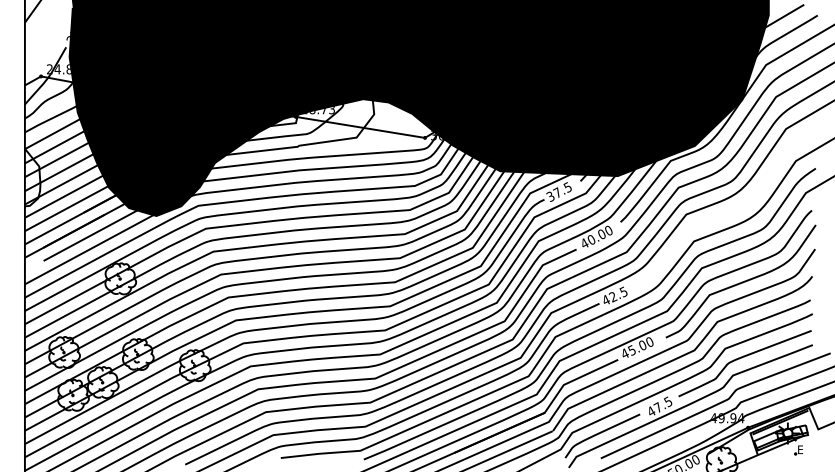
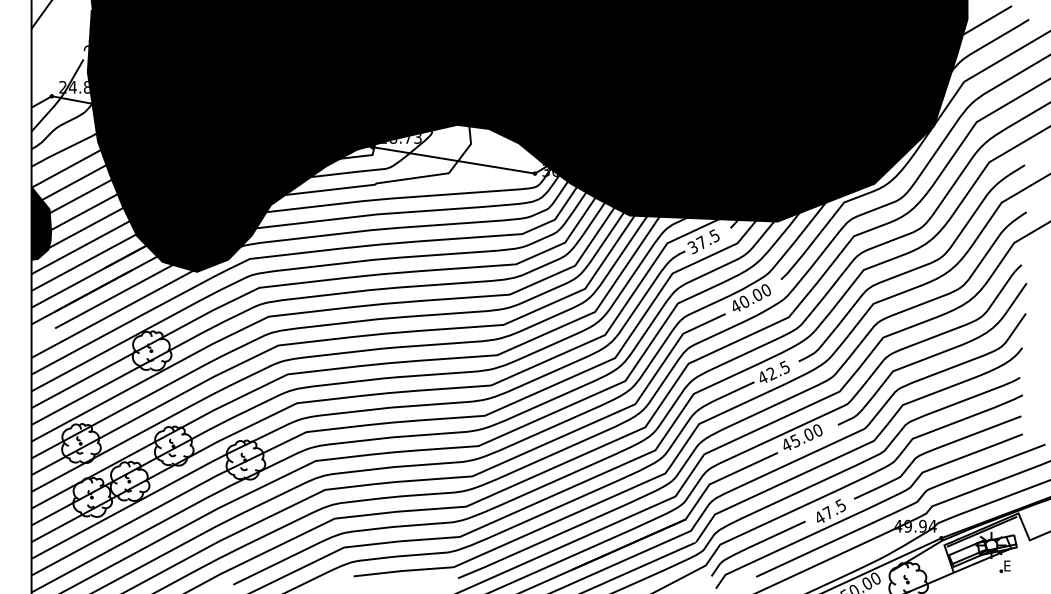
fill: (32, 177) -> (41, 223), added
curve: (725, 213) -> (913, 268), added

